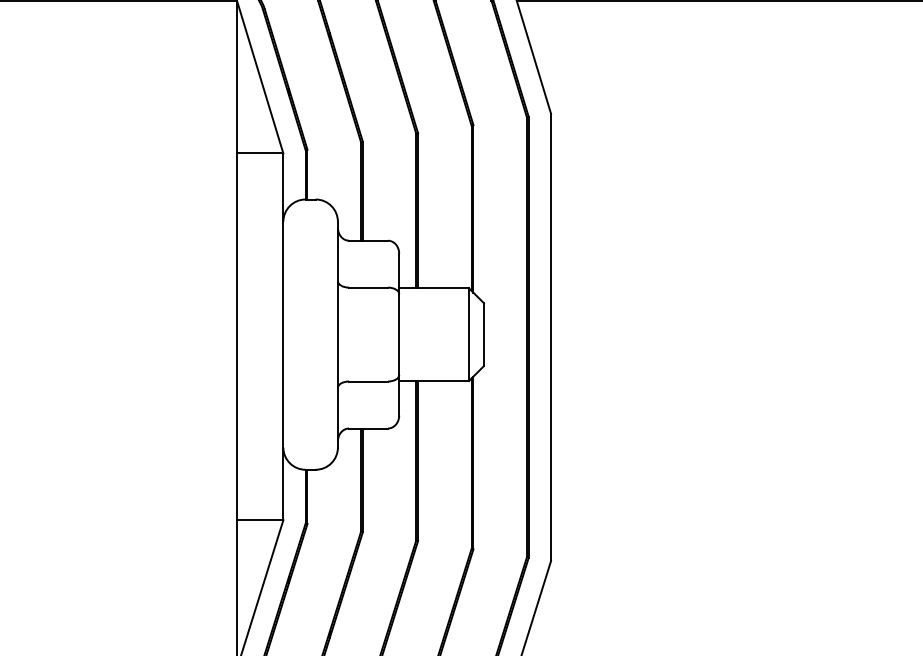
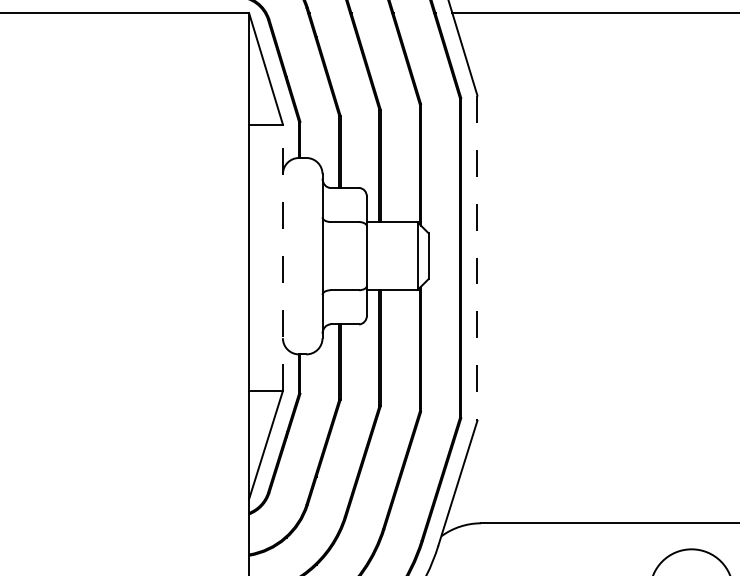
line: (282, 336) -> (282, 257), solid -> dashed
line: (551, 337) -> (477, 258), solid -> dashed

